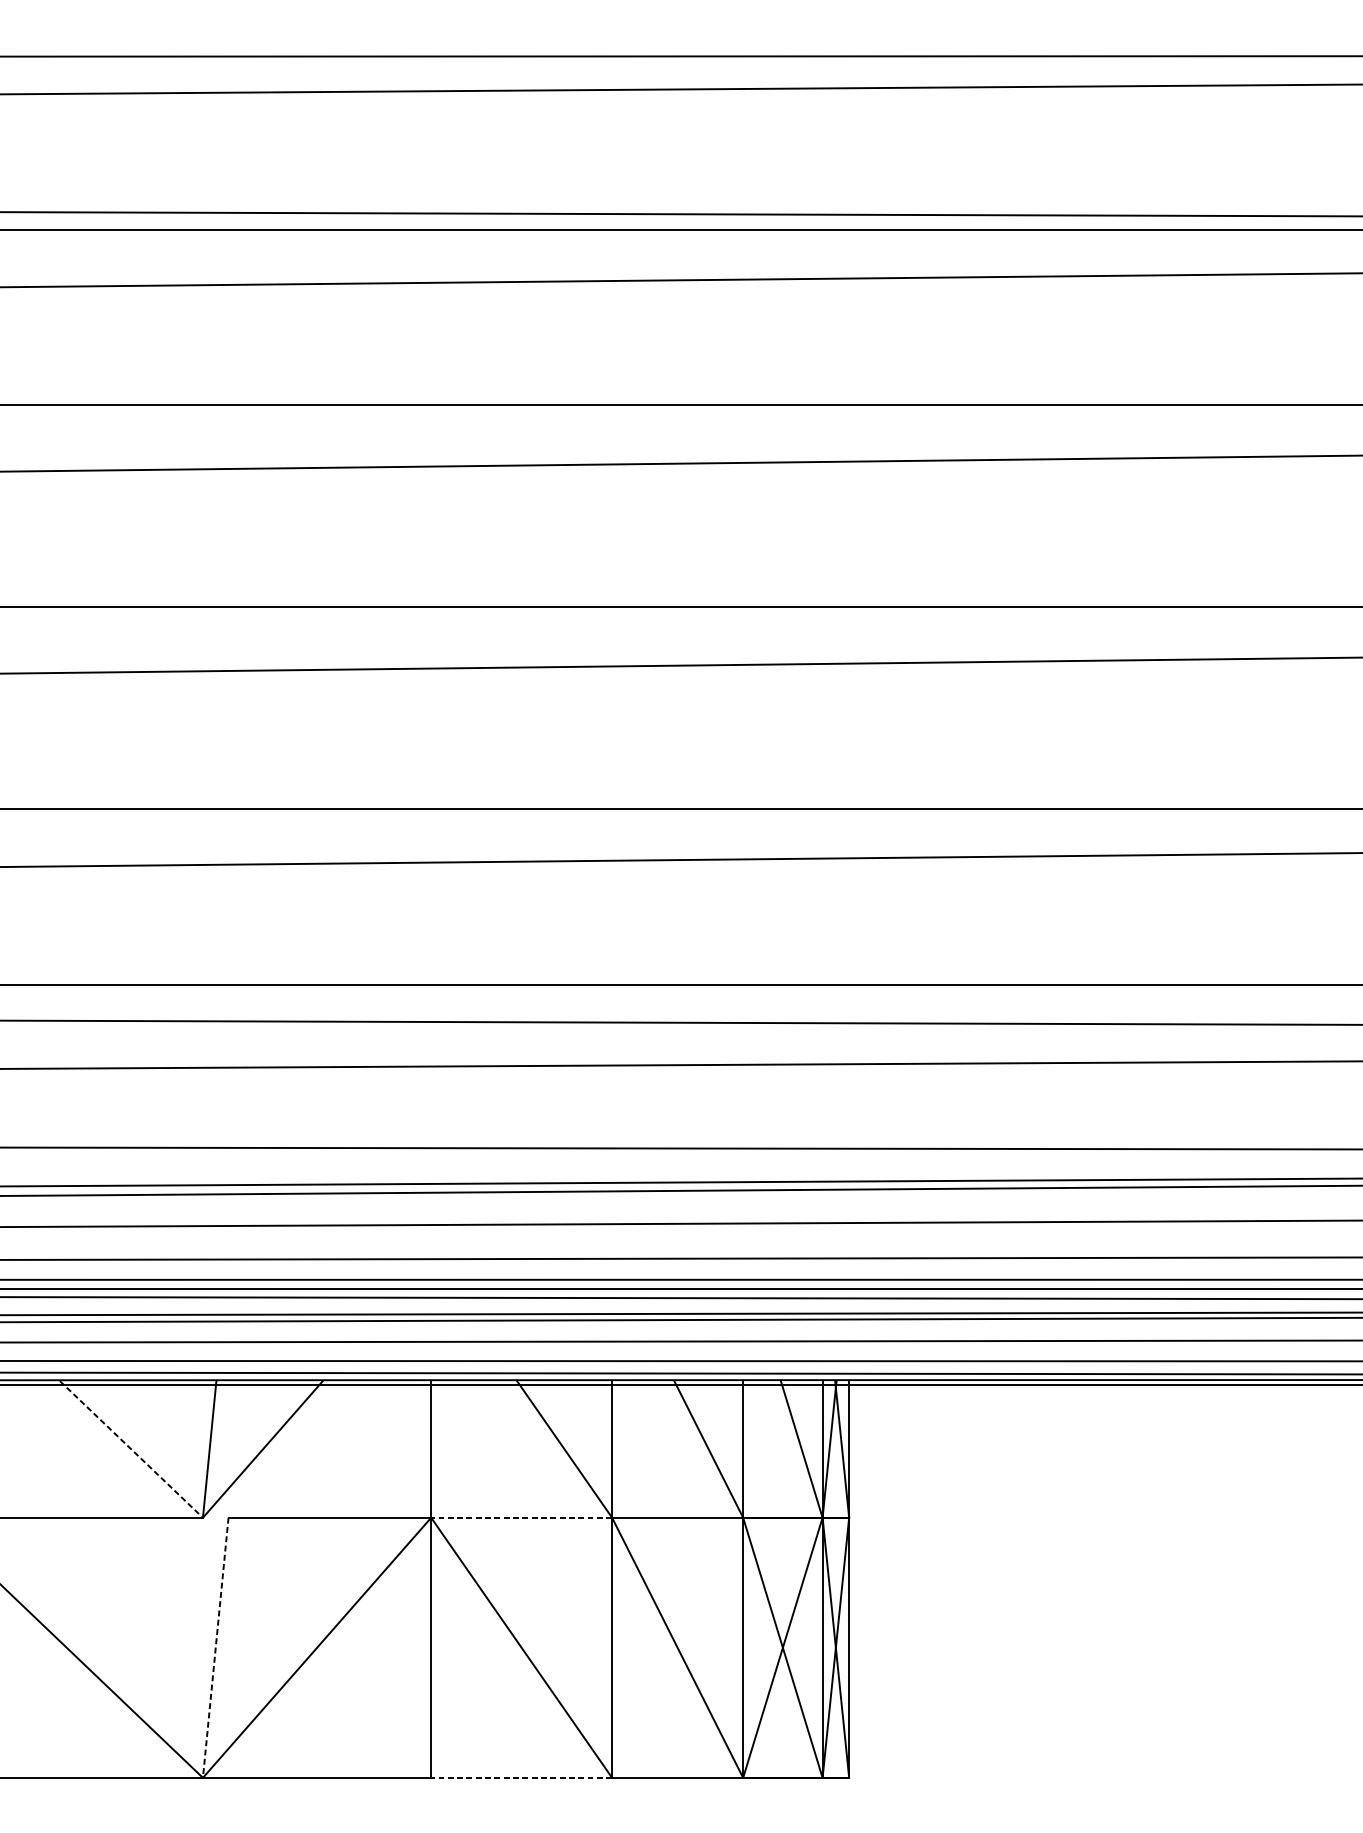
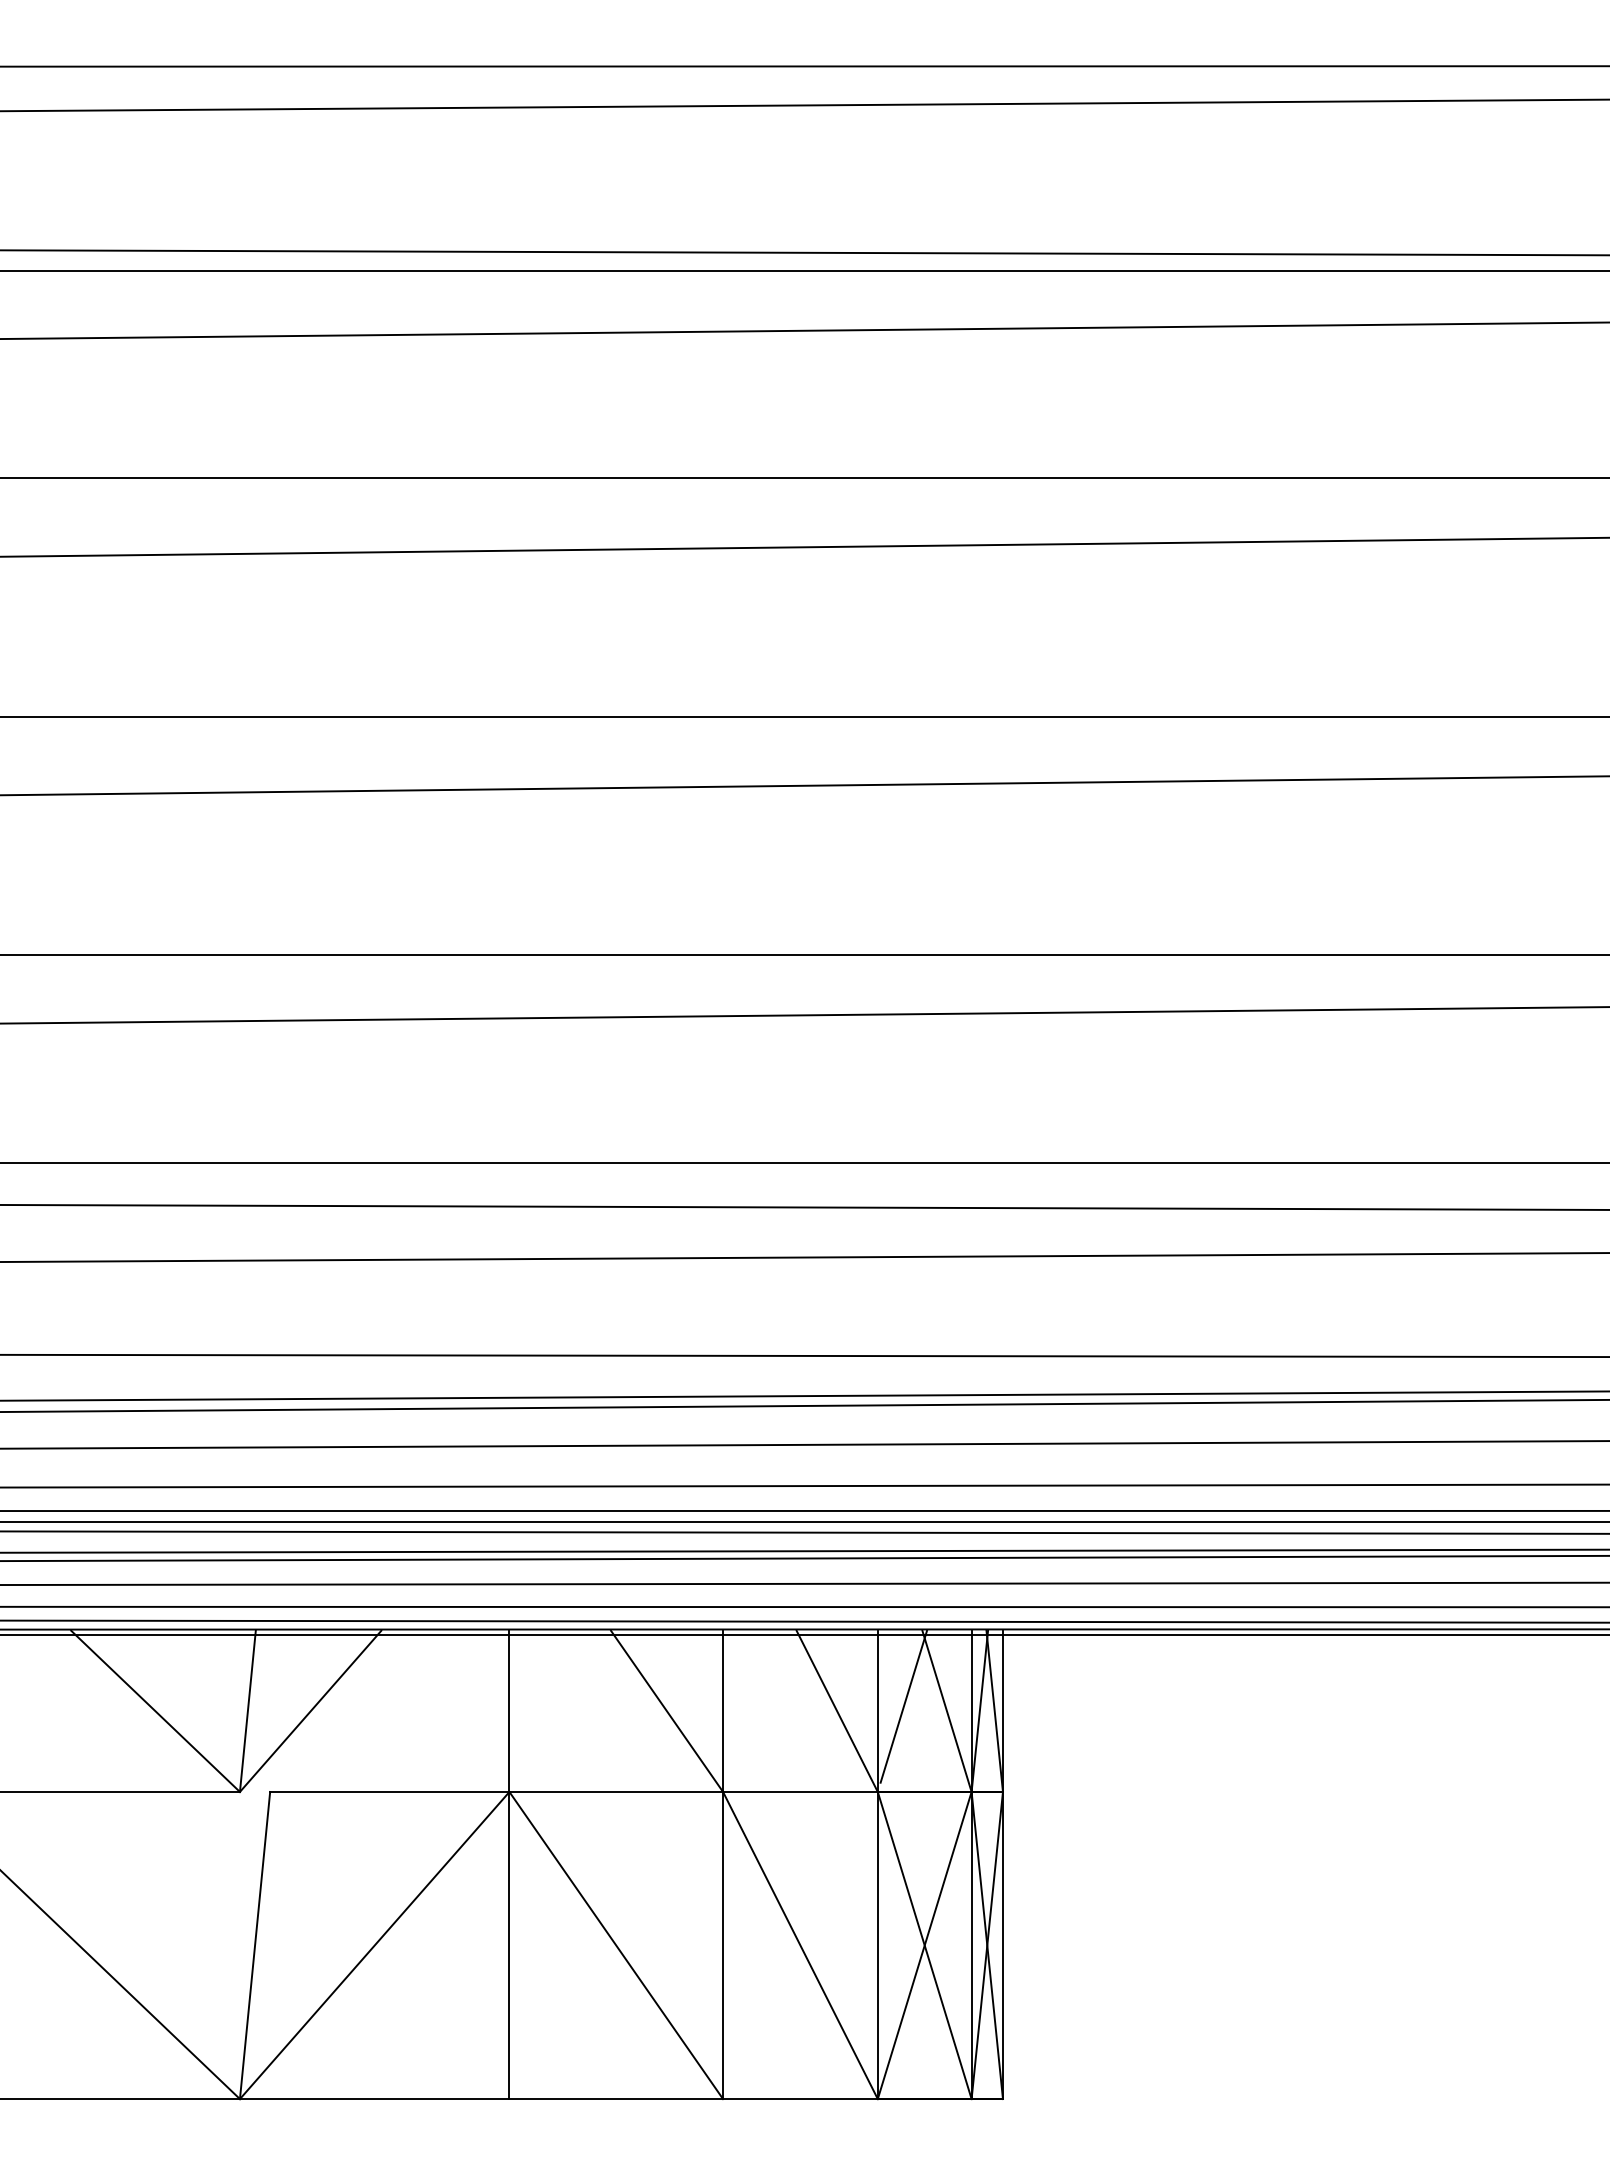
line: (764, 1445) -> (903, 1706), added
line: (131, 1449) -> (155, 1711), dashed -> solid
line: (521, 1517) -> (616, 1791), dashed -> solid
line: (216, 1648) -> (255, 1946), dashed -> solid
line: (521, 1778) -> (616, 2099), dashed -> solid

